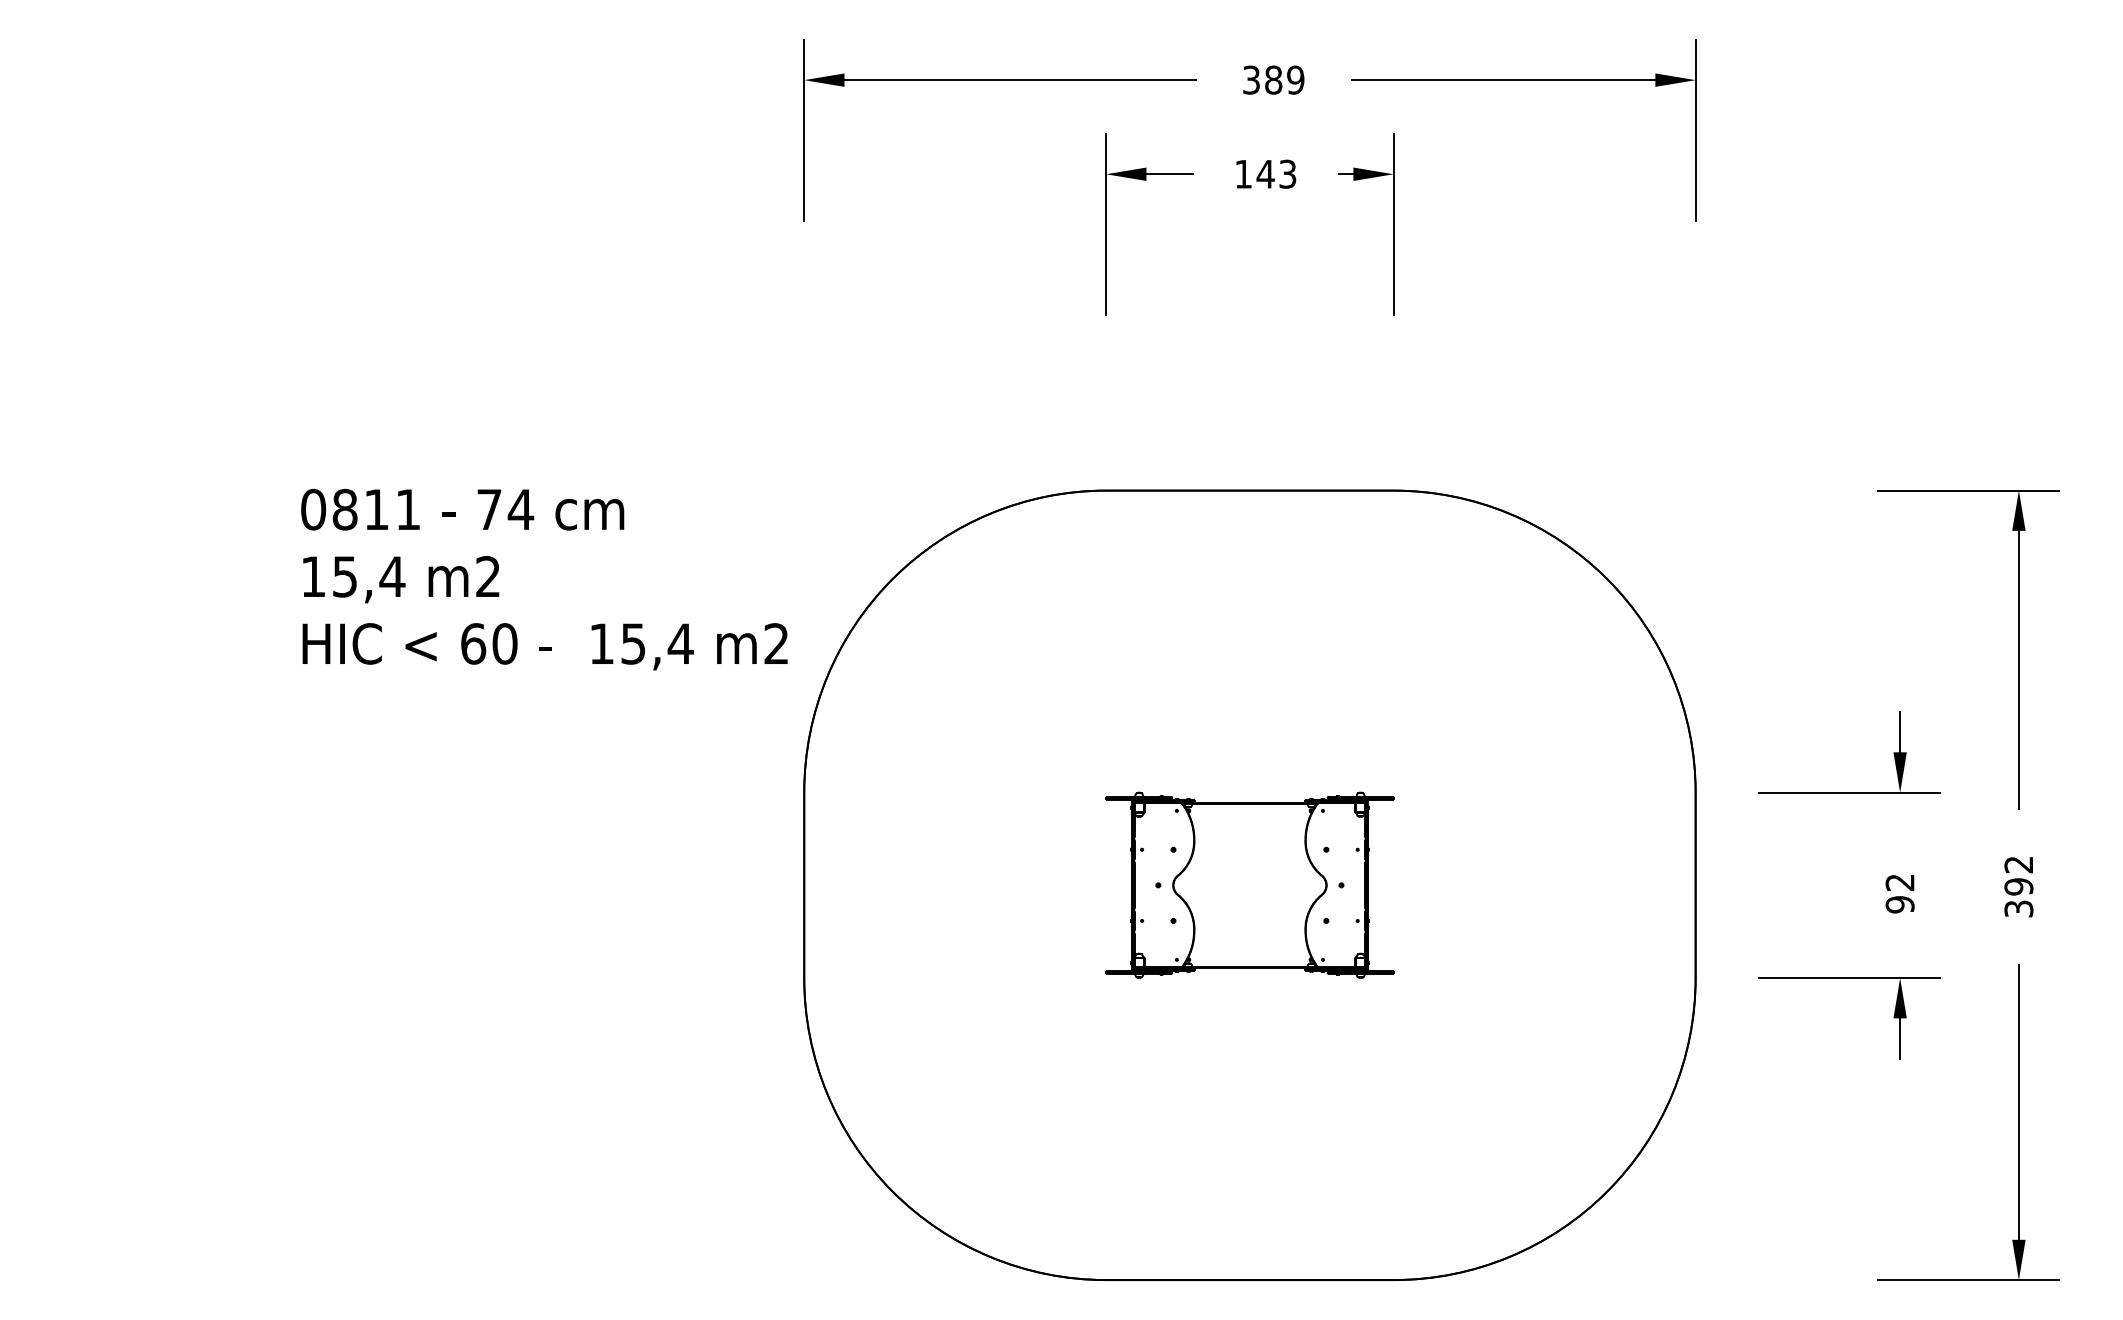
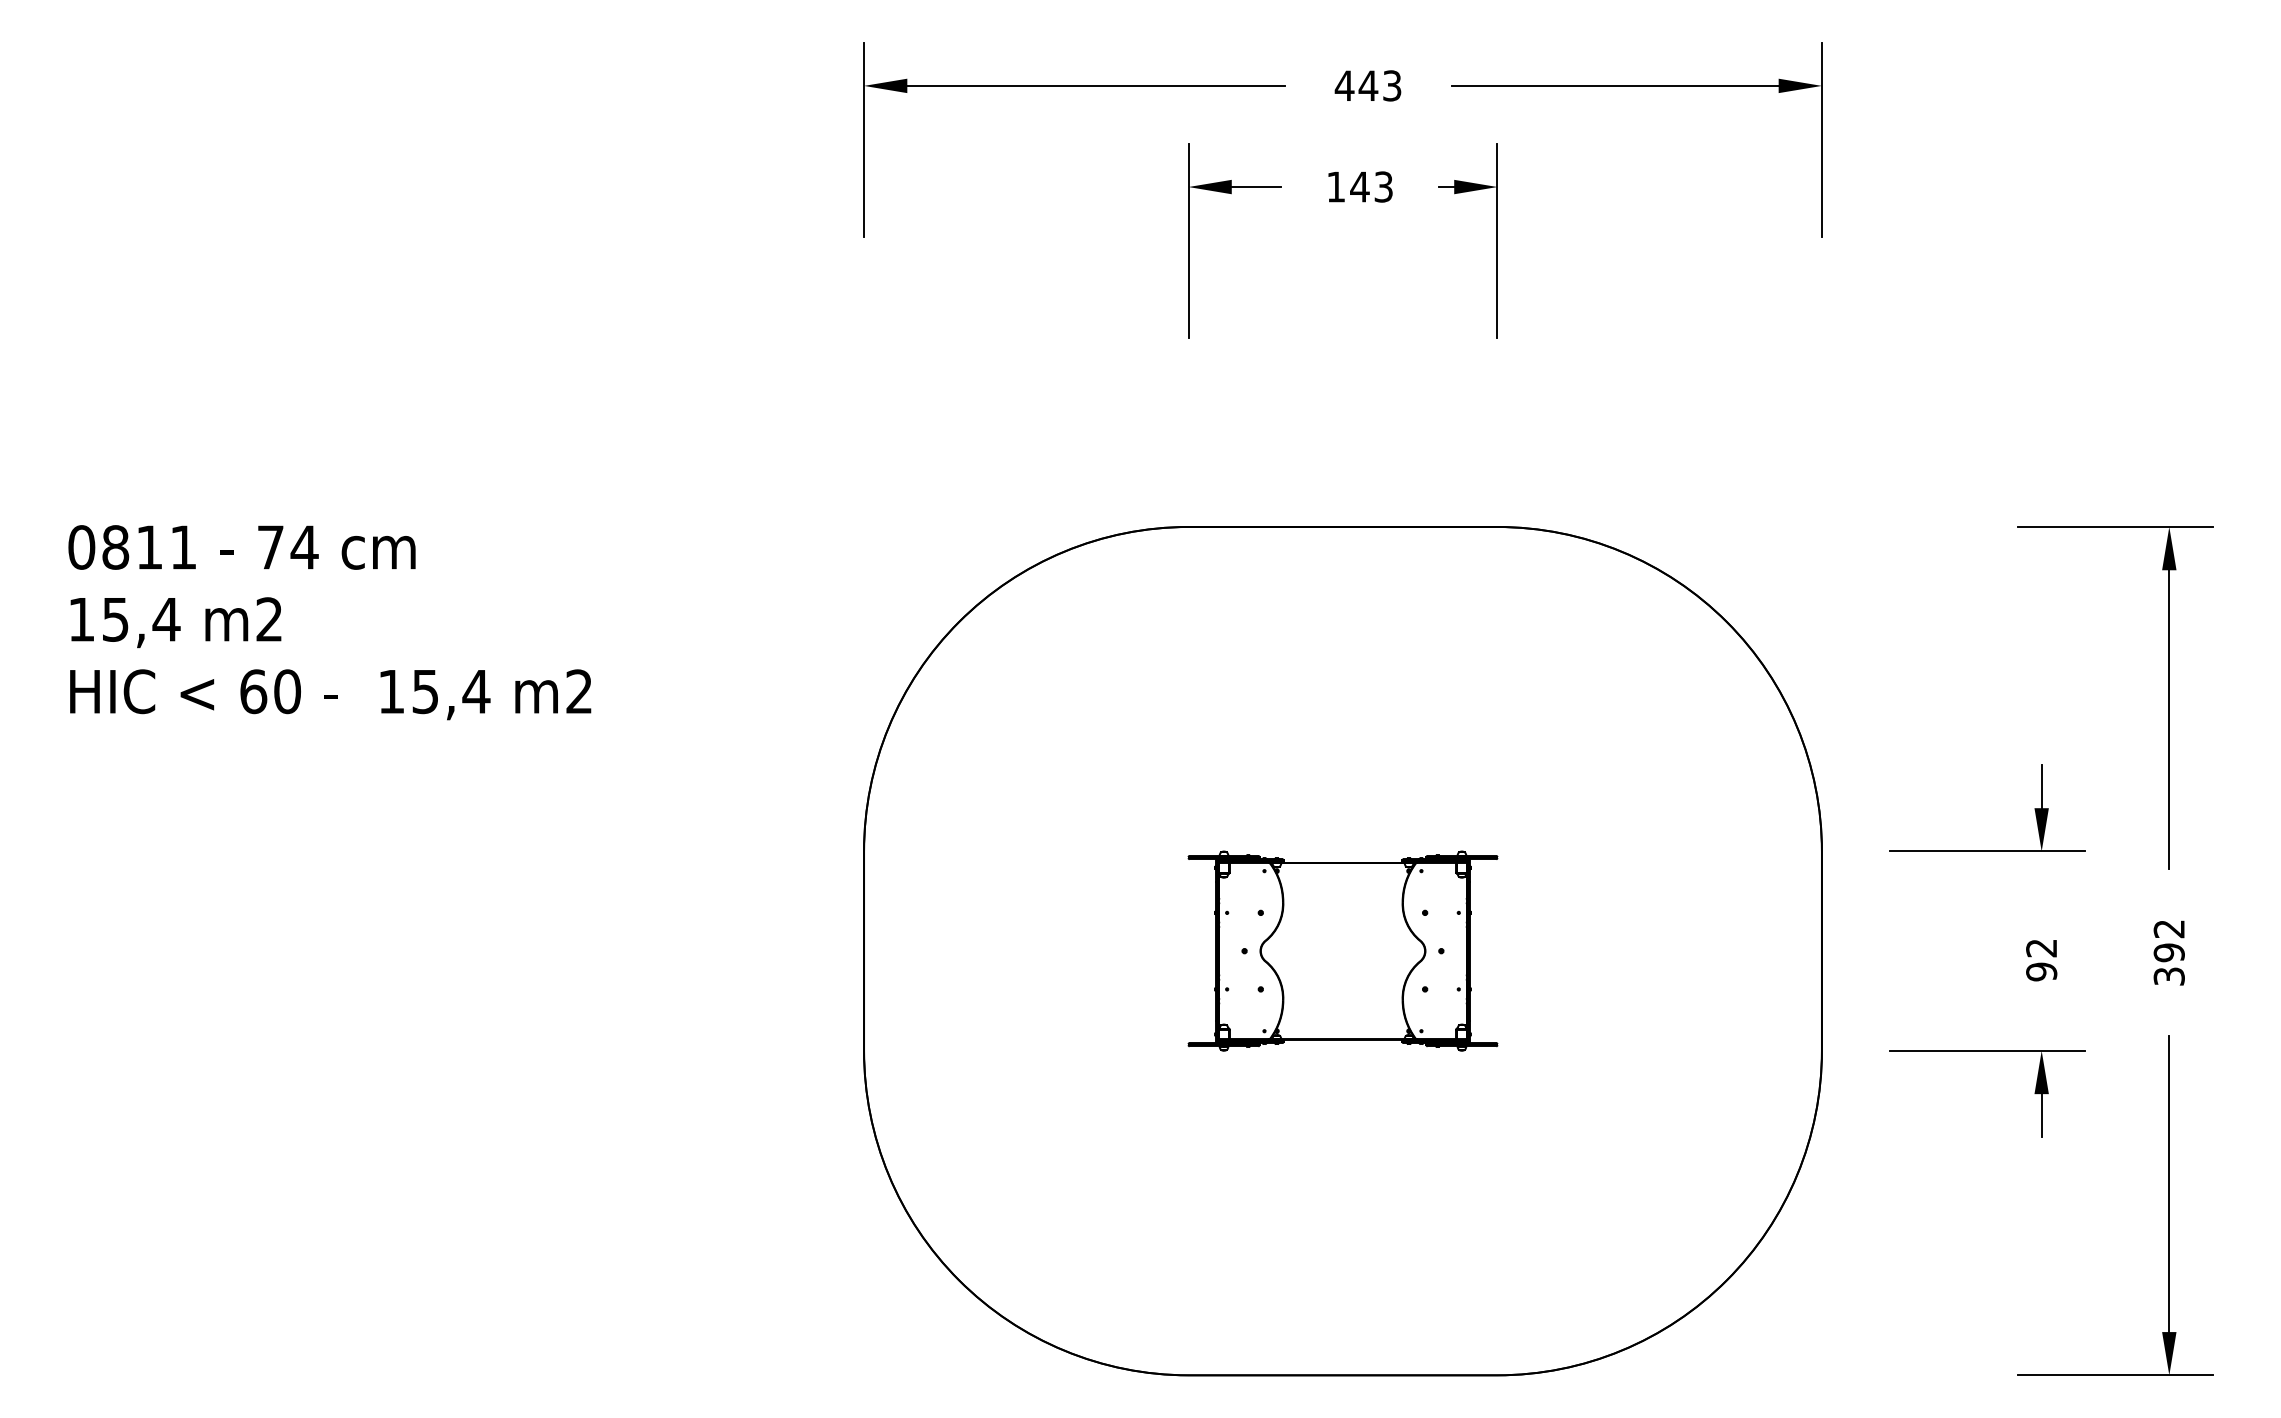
text: (1272, 79) -> (1367, 85), 389 -> 443
text: (544, 579) -> (329, 622), moved

